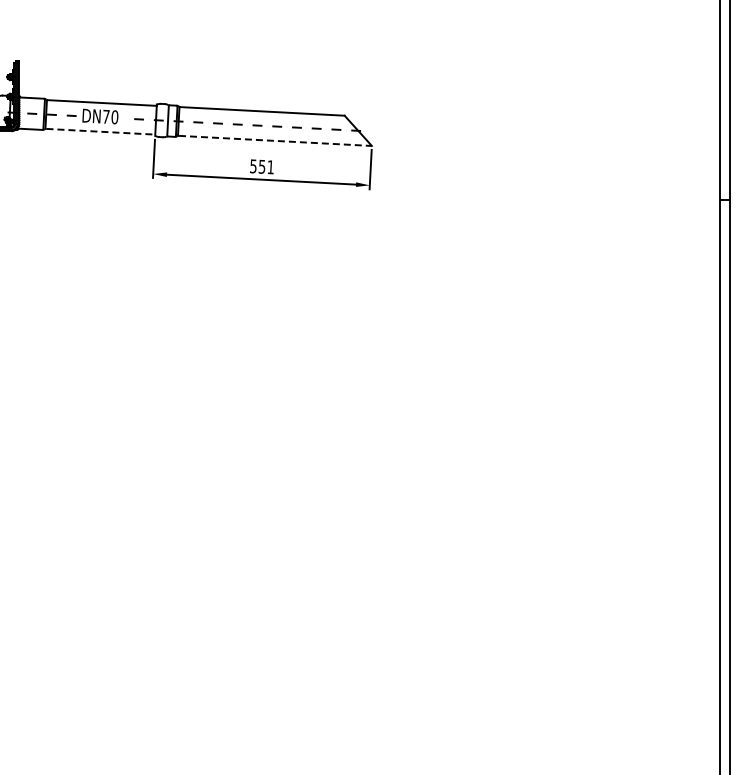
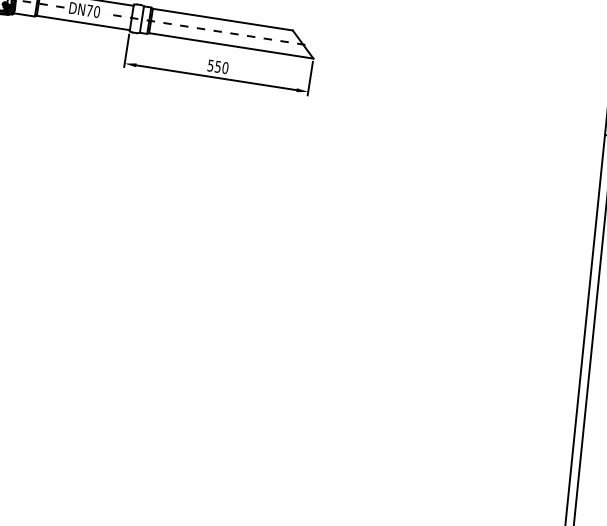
line: (101, 131) -> (84, 22), dashed -> solid
line: (275, 140) -> (231, 45), dashed -> solid
text: (270, 167) -> (225, 68), 551 -> 550

